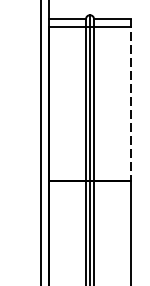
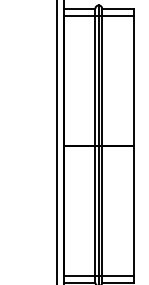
line: (131, 100) -> (133, 77), dashed -> solid

